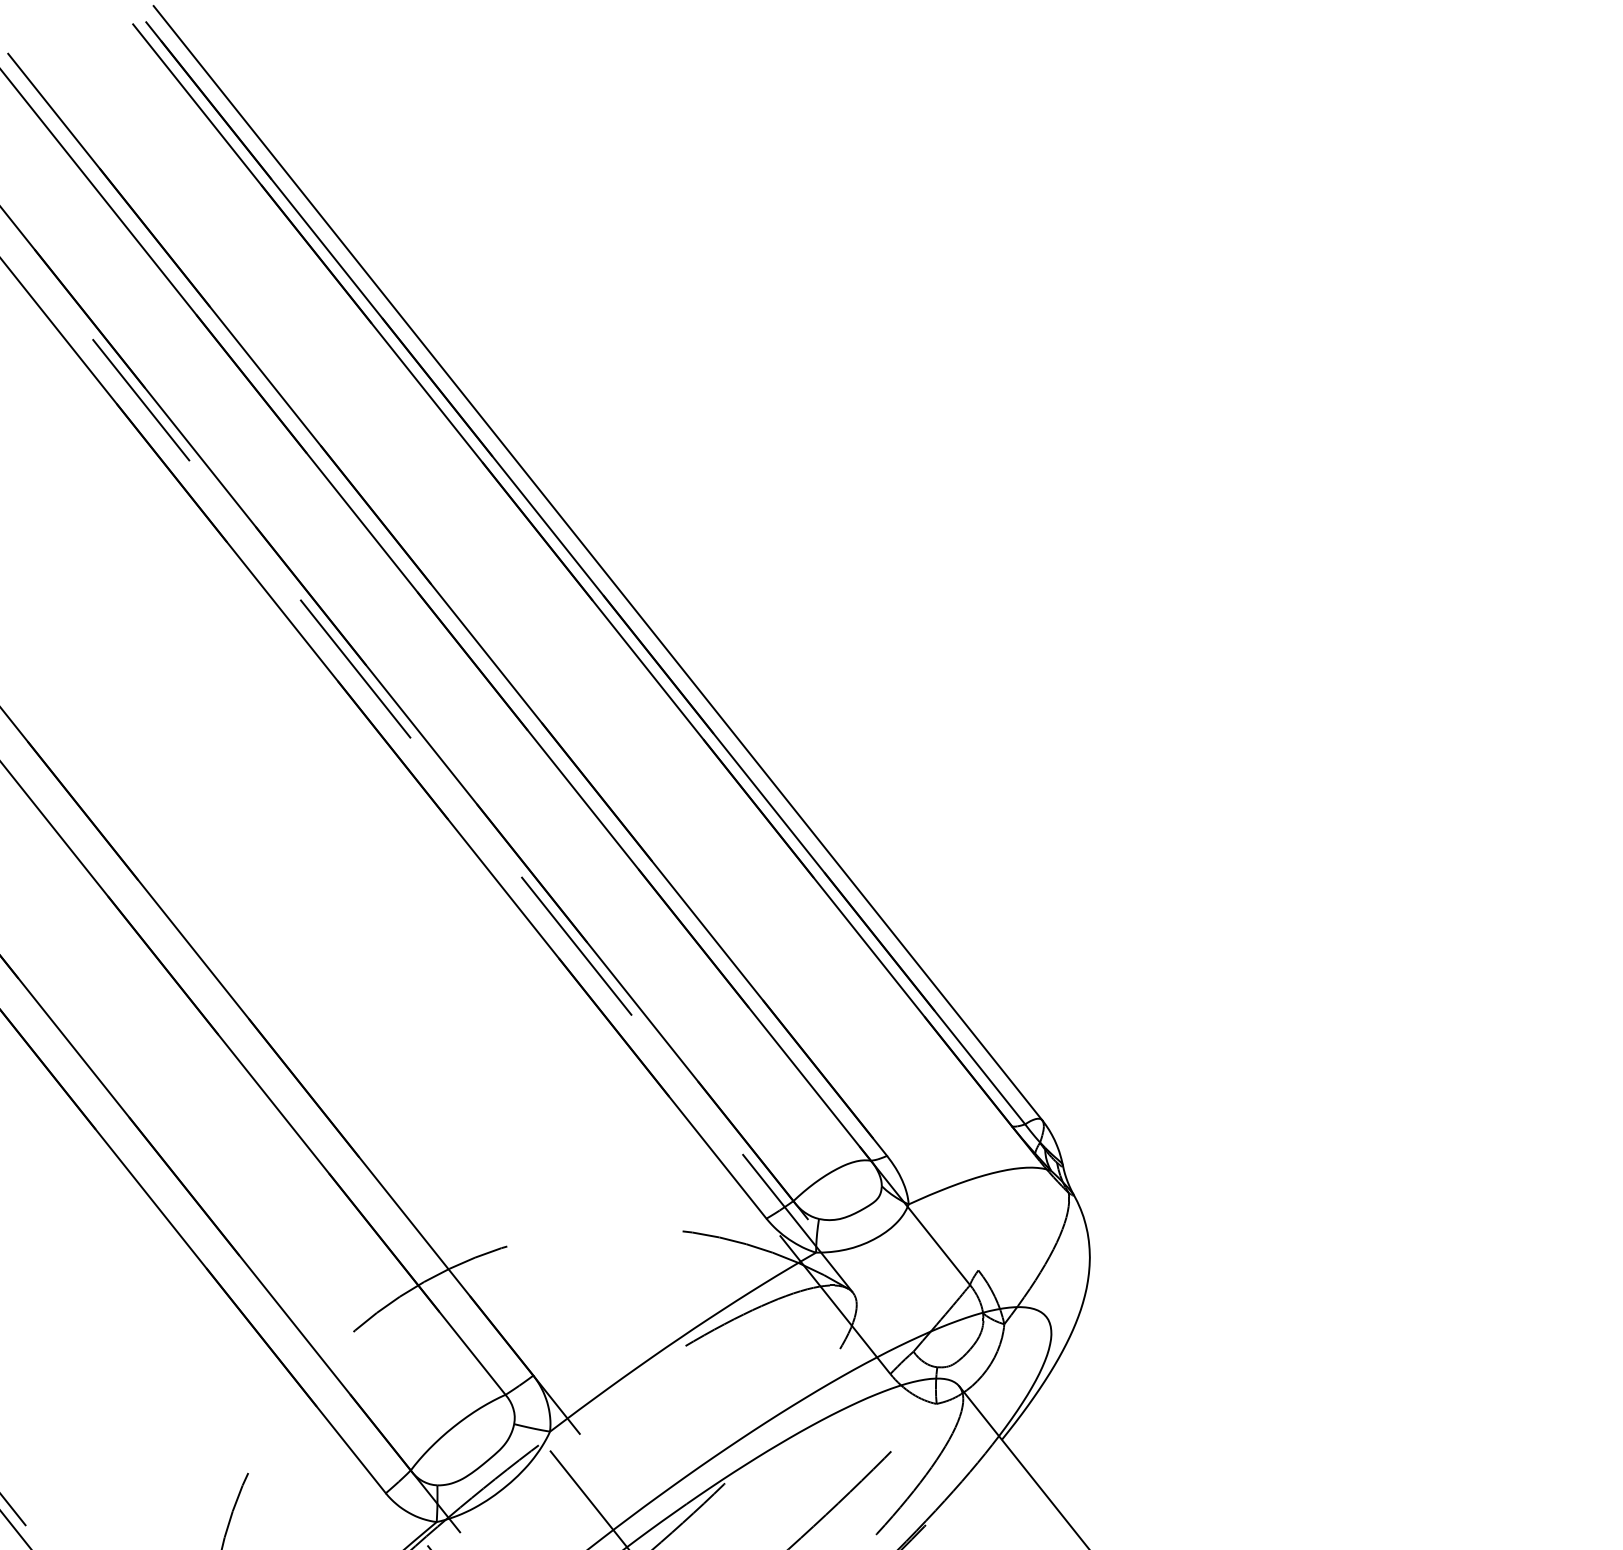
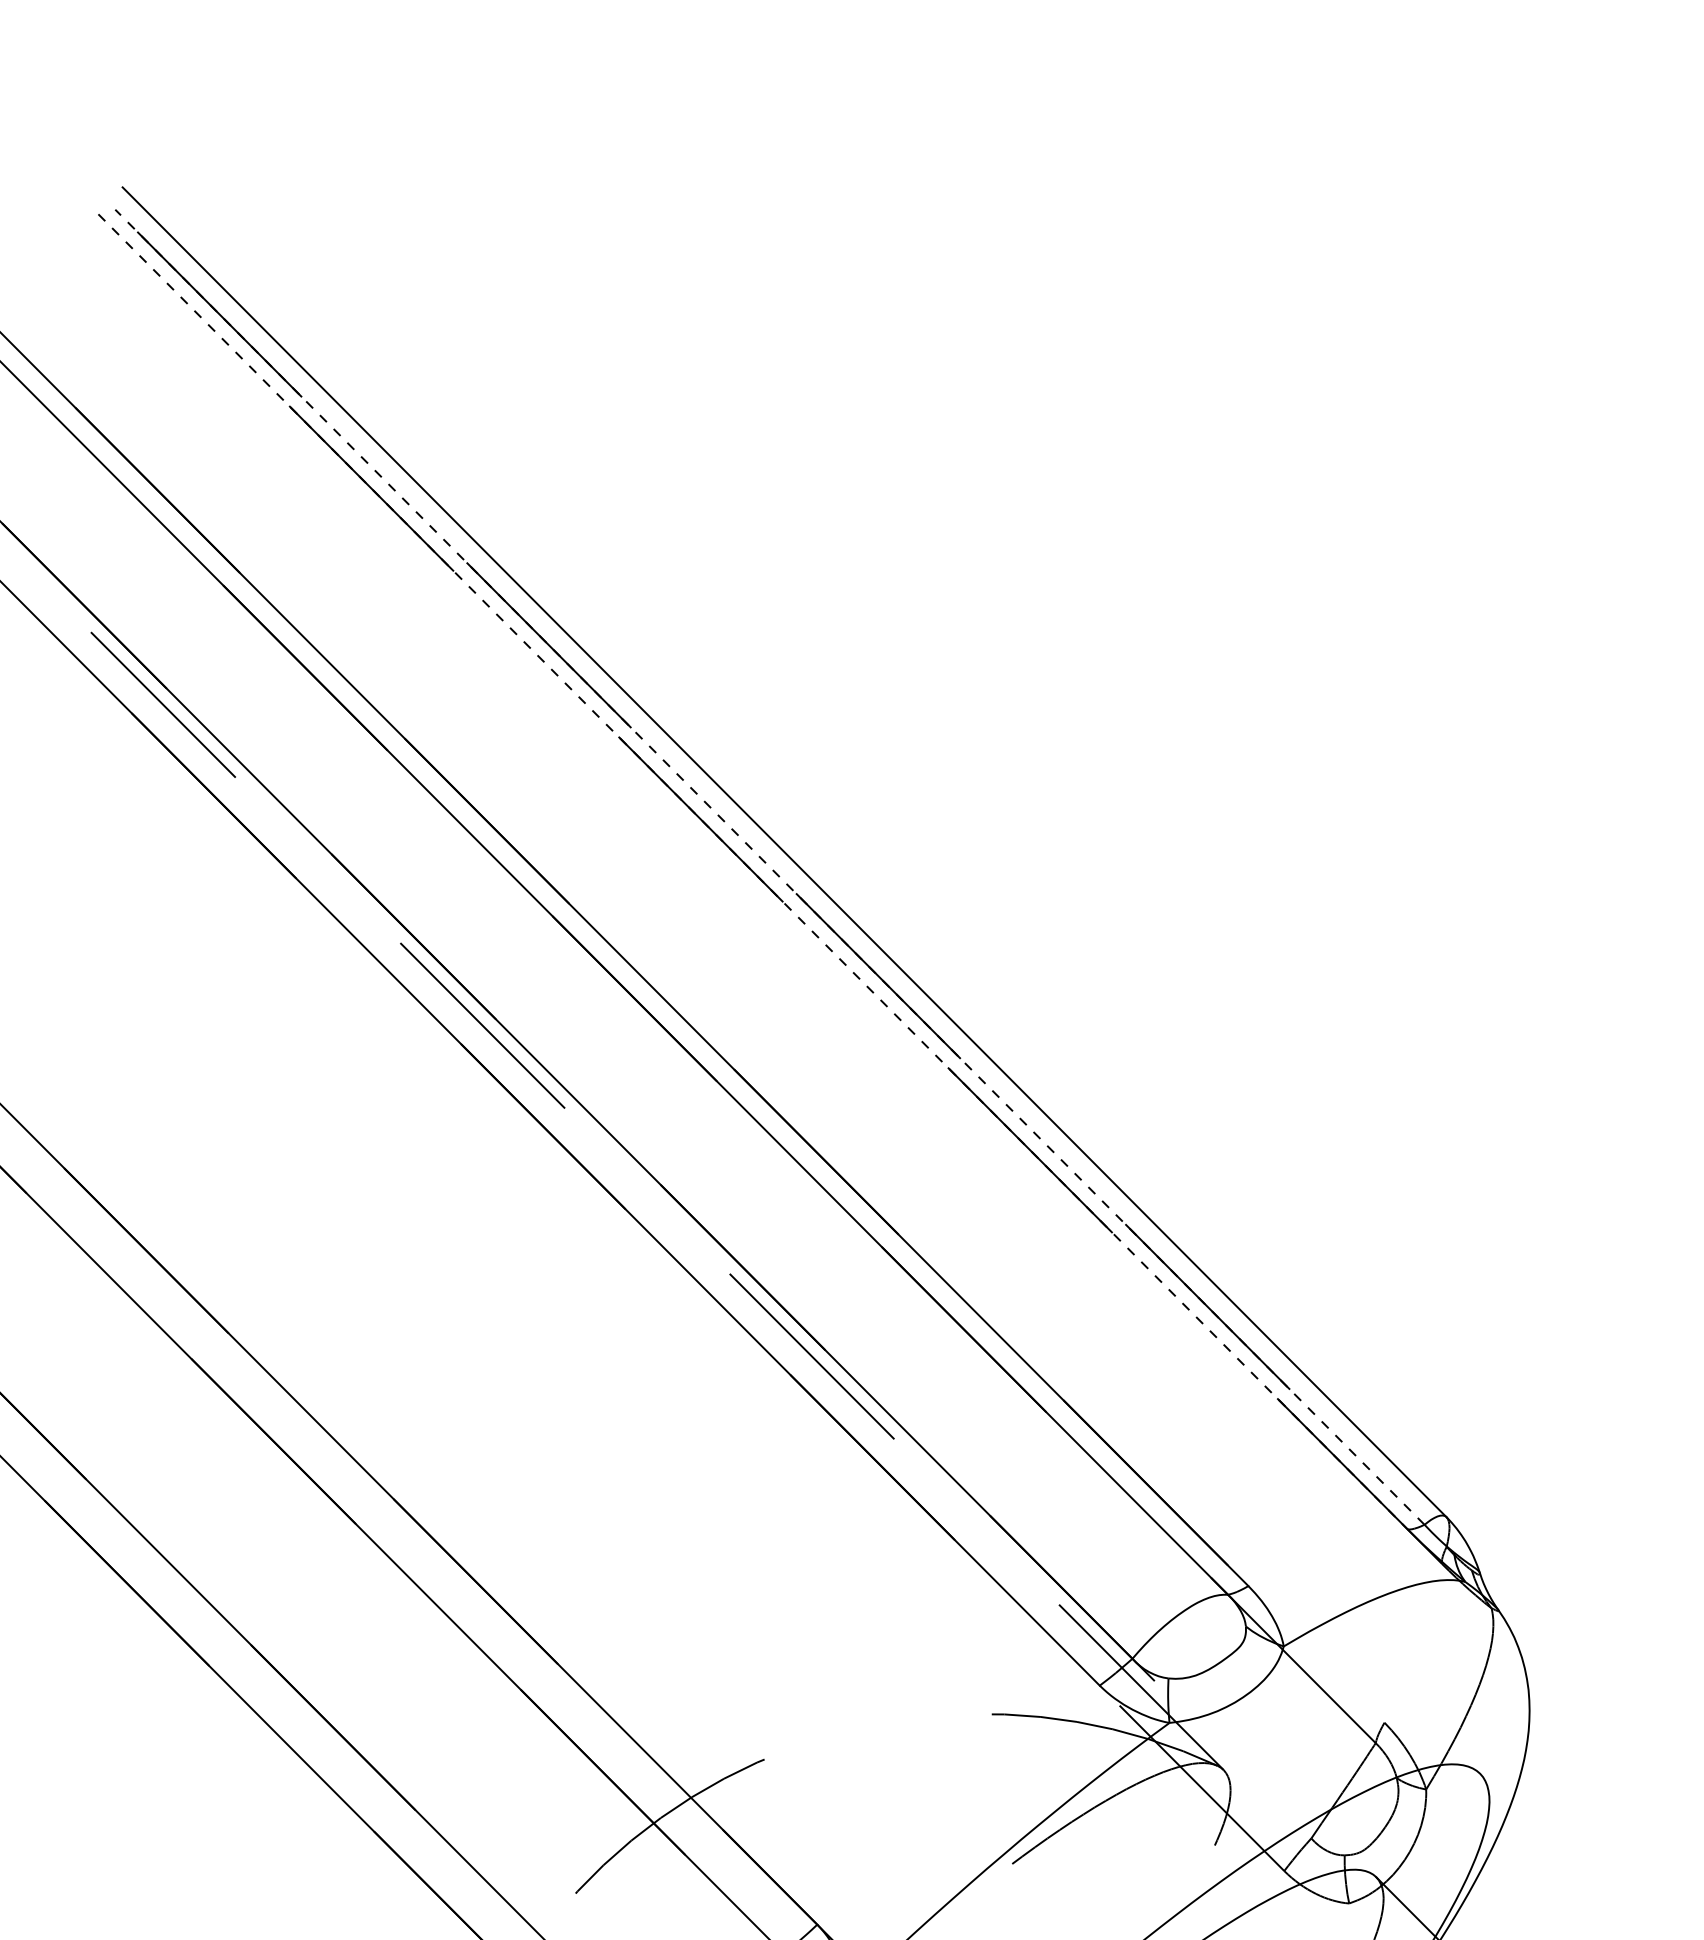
line: (585, 573) -> (769, 867), solid -> dashed
line: (572, 575) -> (752, 872), solid -> dashed

